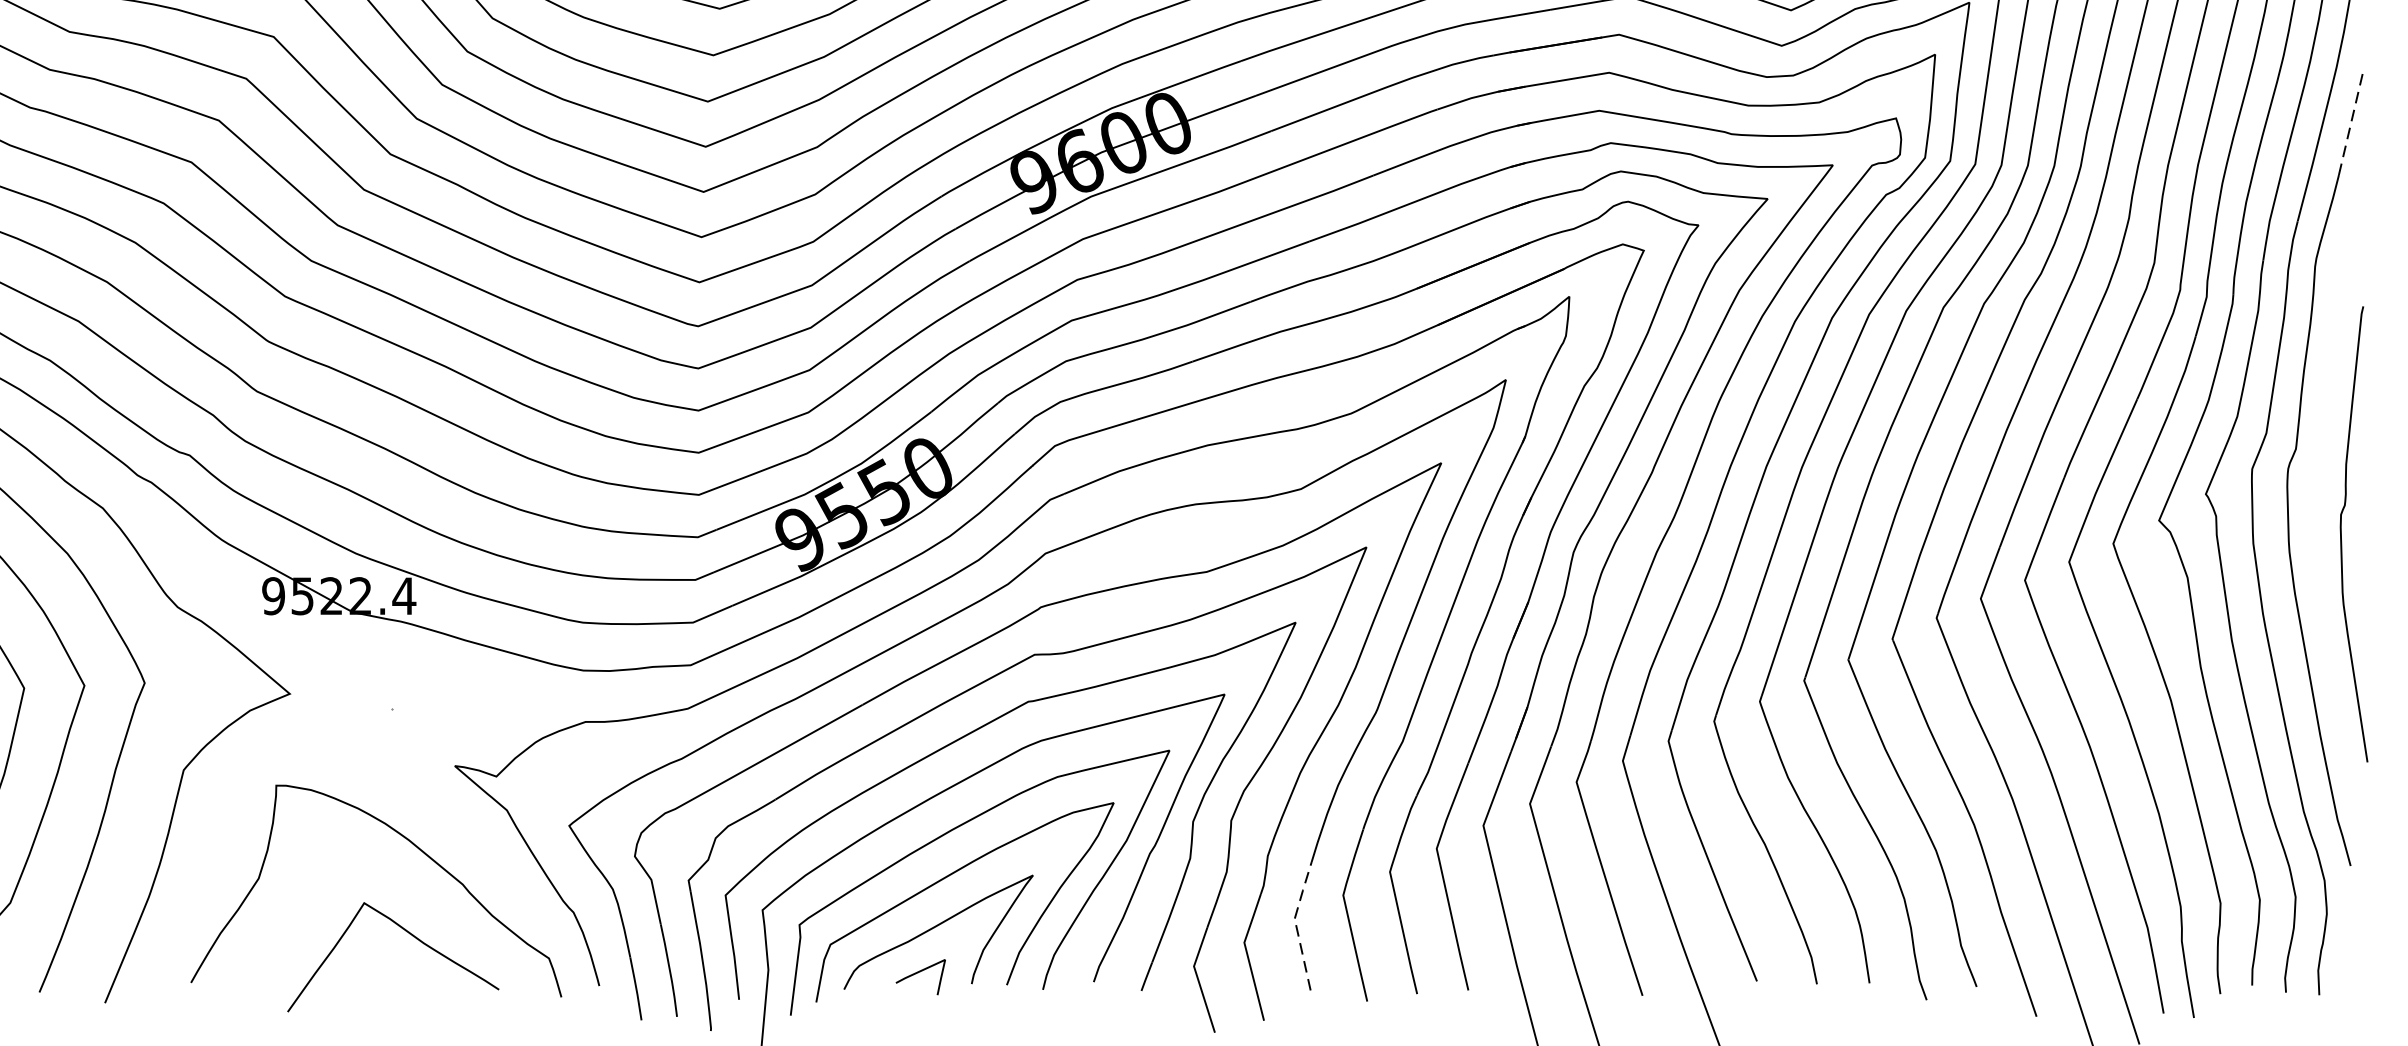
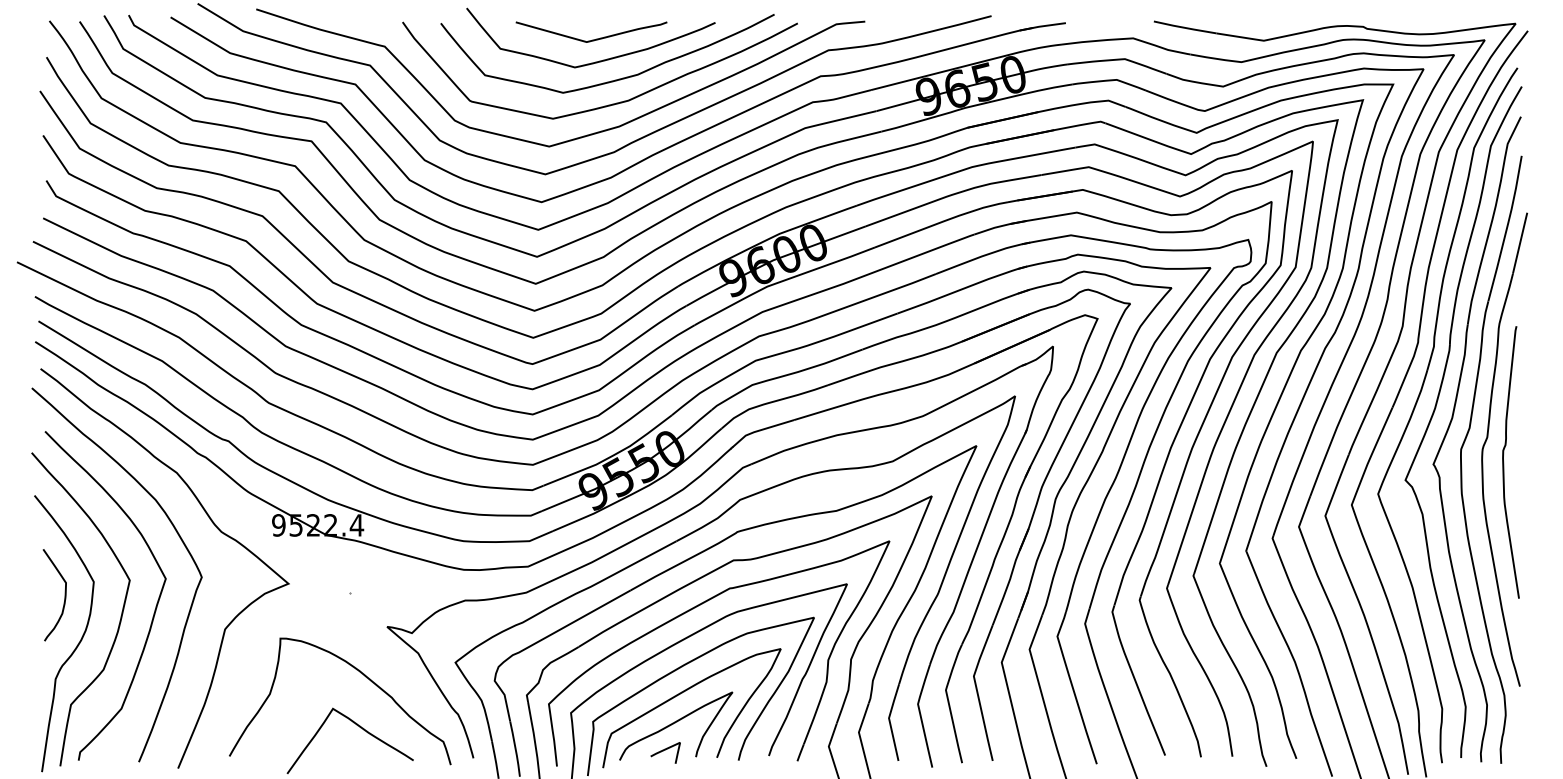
line: (2351, 122) -> (1520, 242), dashed -> solid
curve: (2343, 534) -> (1504, 462), moved
line: (1295, 924) -> (889, 721), dashed -> solid

